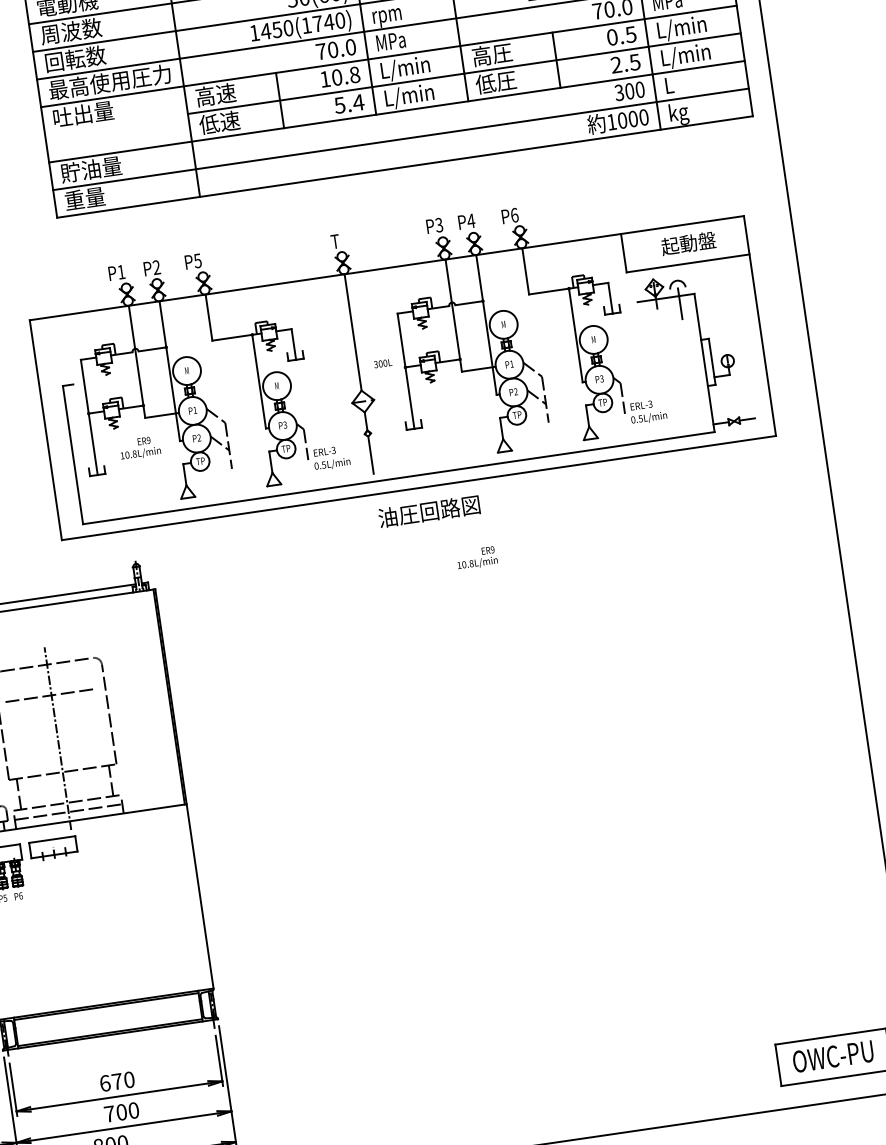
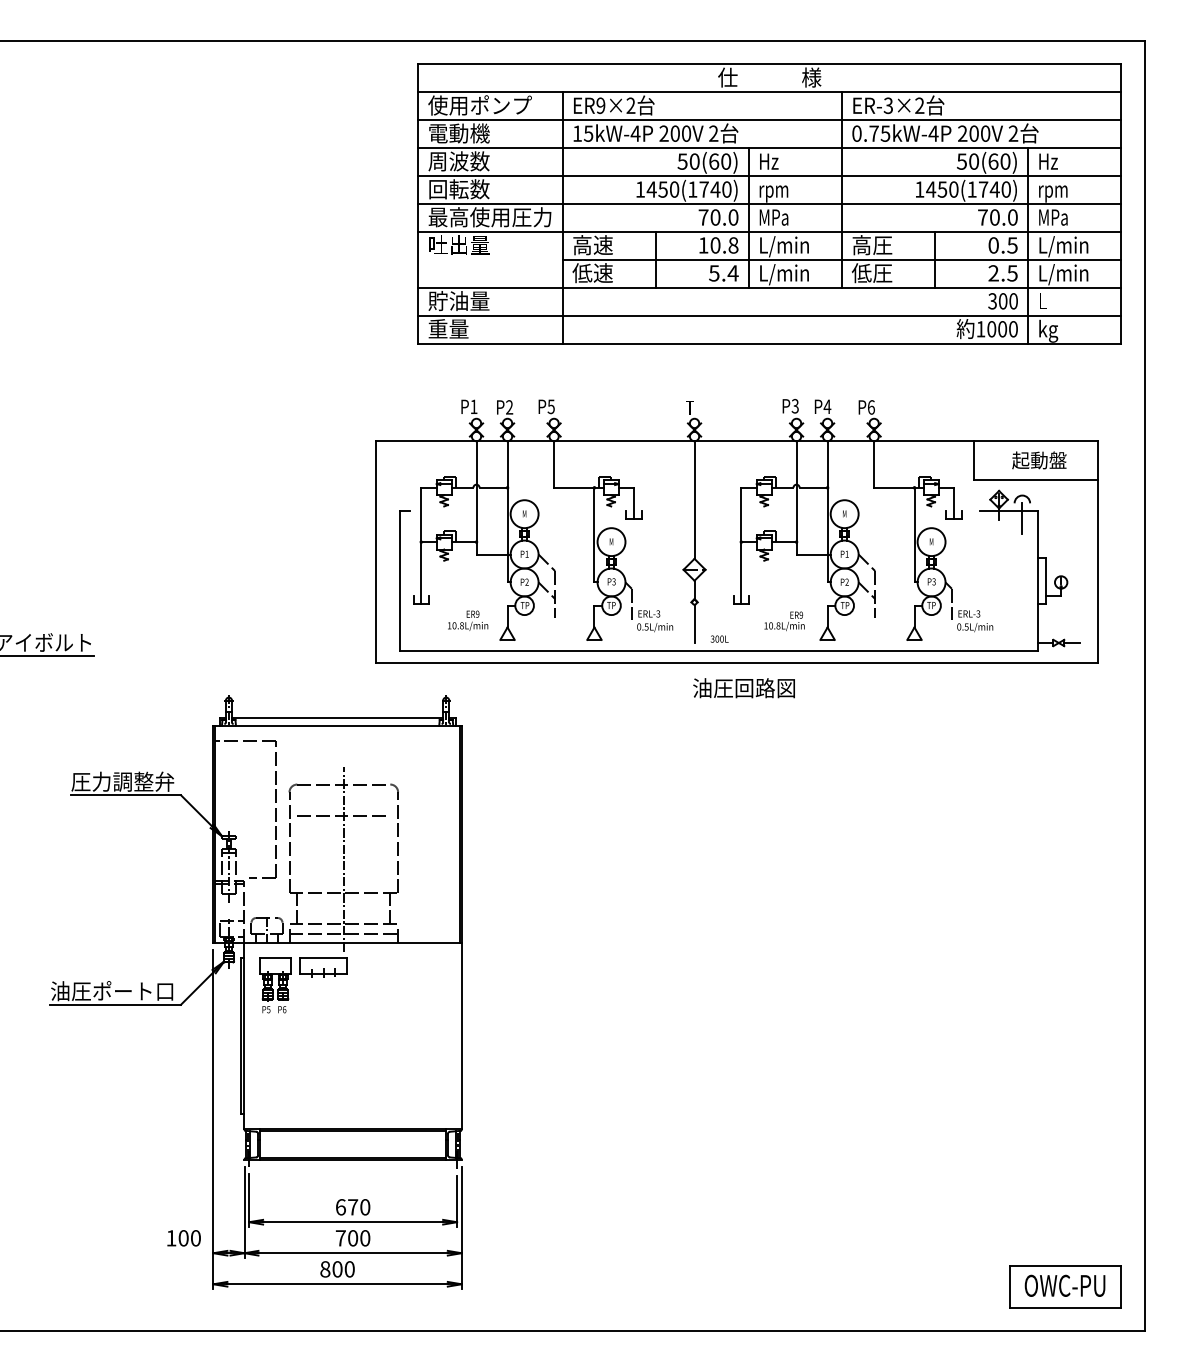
text: (382, 362) -> (719, 638), moved
text: (140, 447) -> (468, 620), moved
text: (476, 558) -> (784, 621), moved

